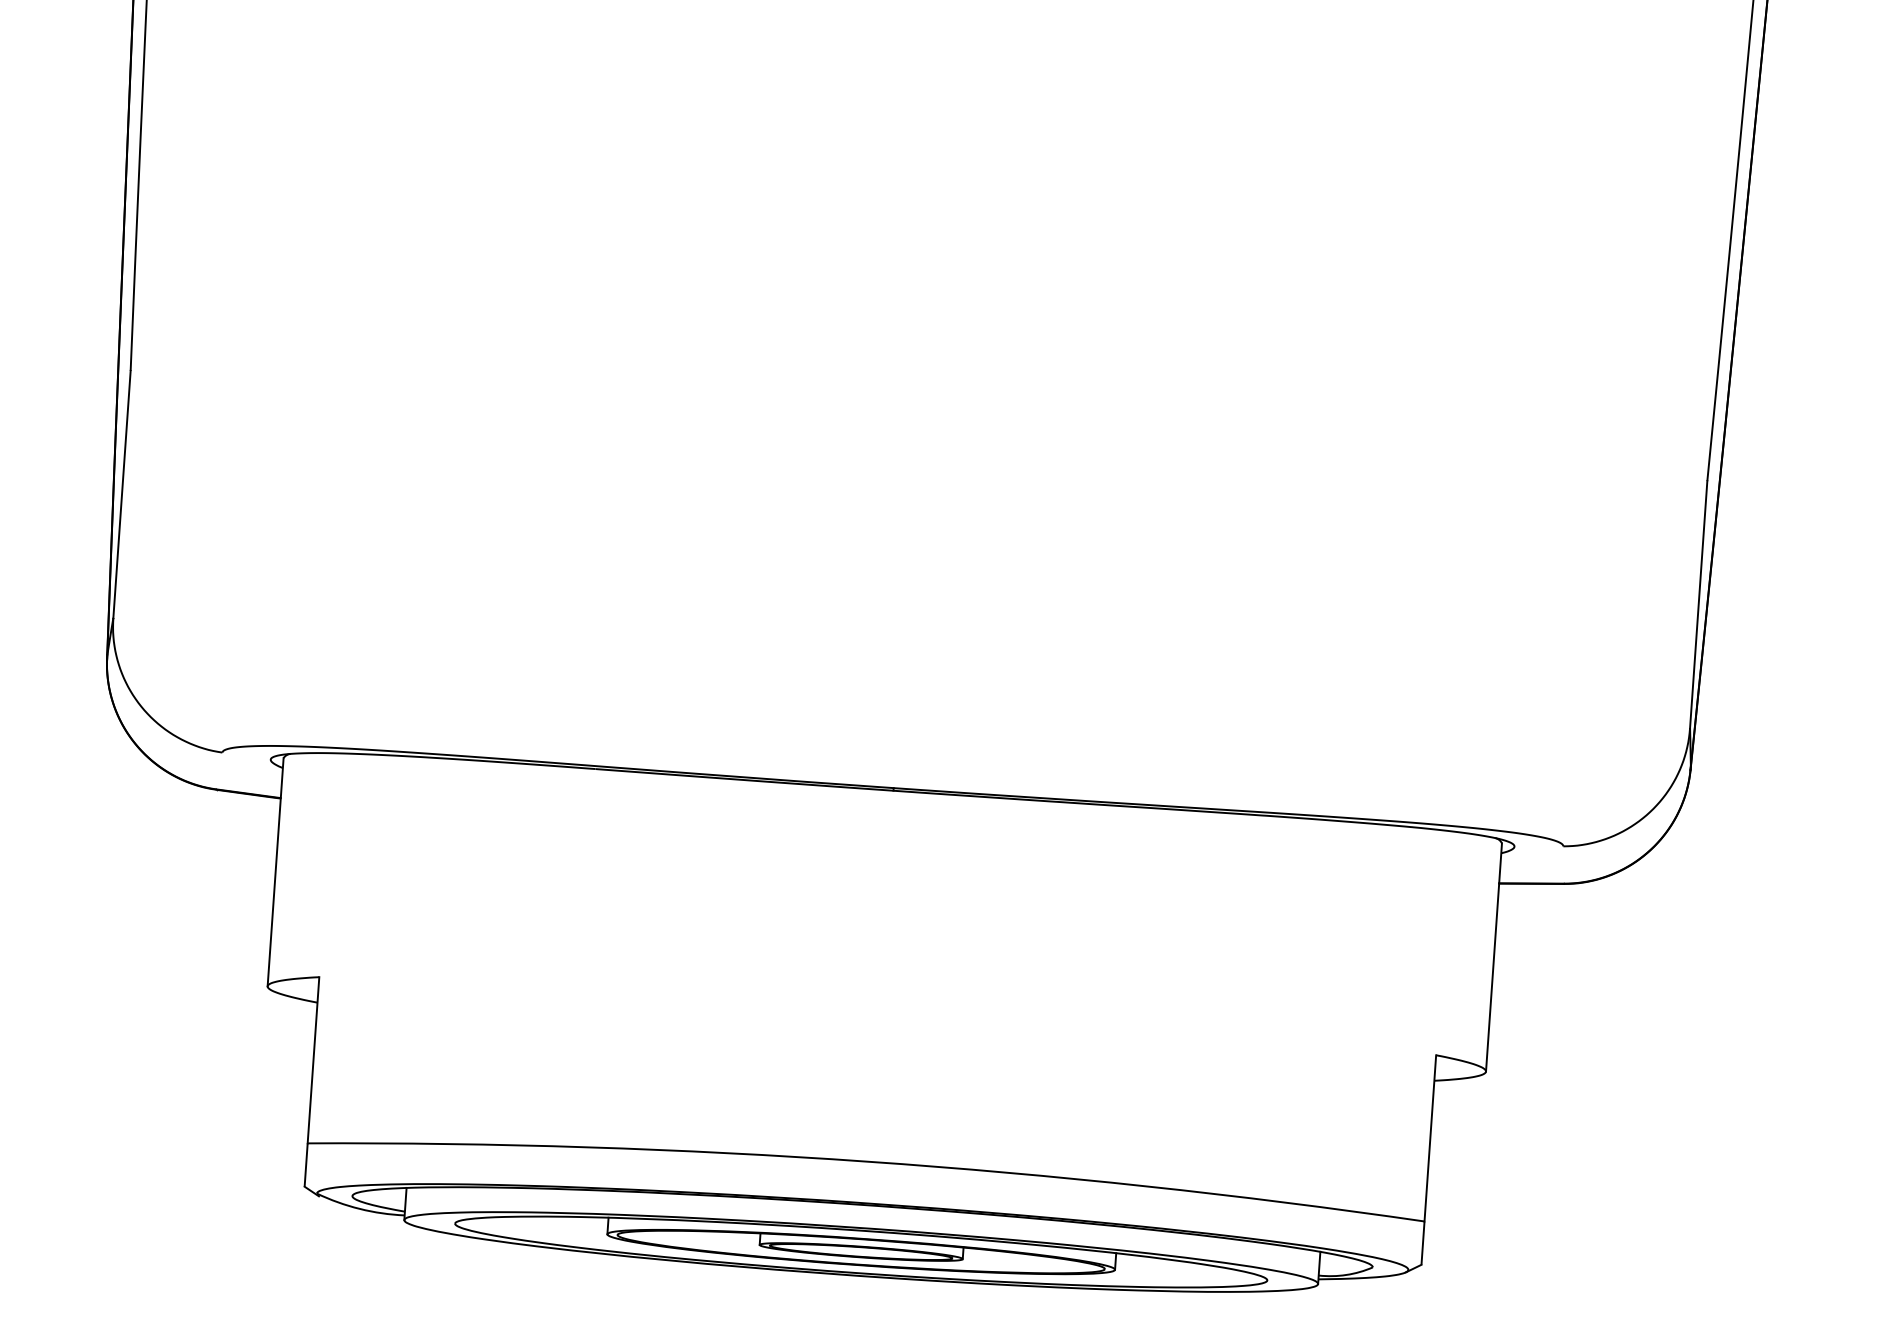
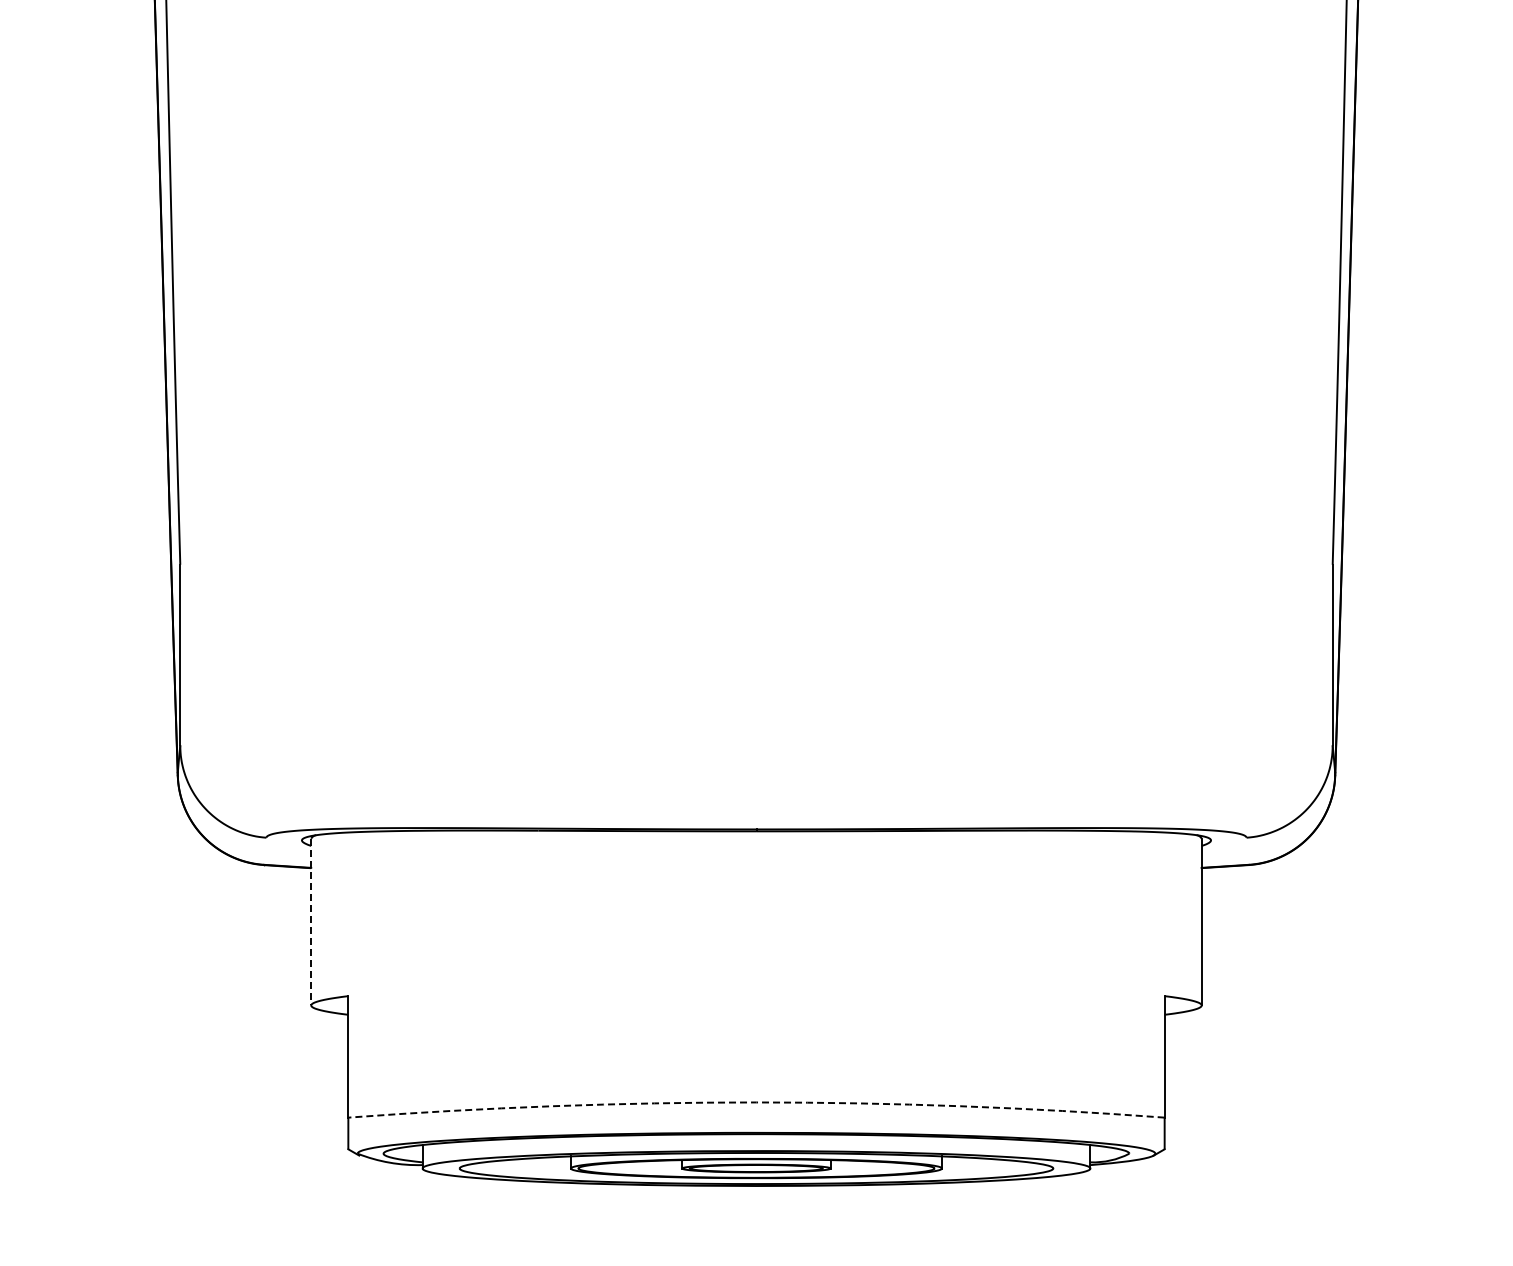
line: (275, 872) -> (311, 922), solid -> dashed
arc: (867, 1161) -> (756, 1102), solid -> dashed

